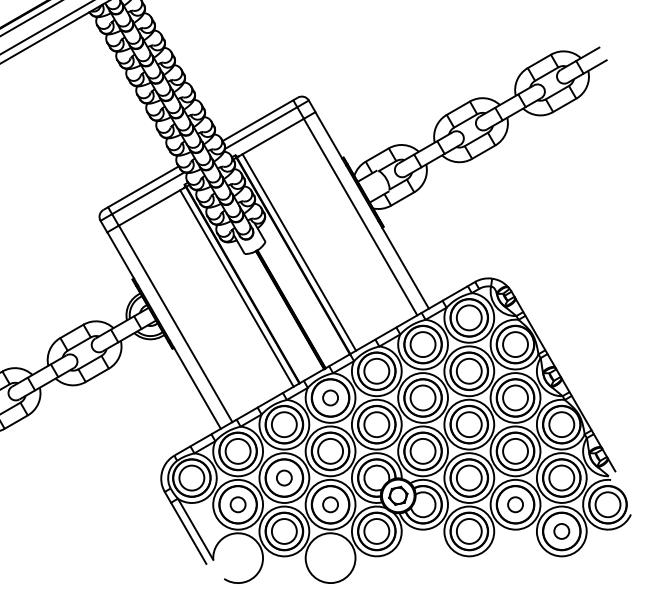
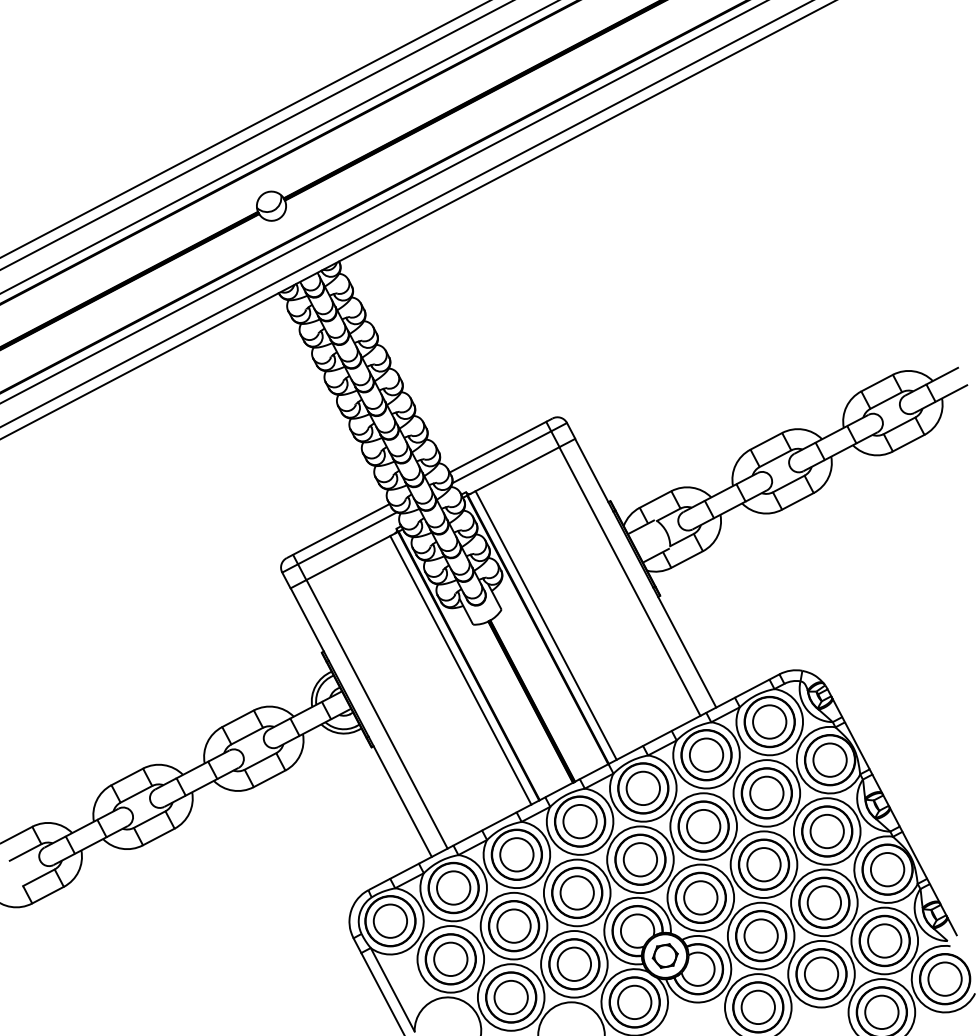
circle: (330, 397) -> (579, 821), size x1.67
circle: (283, 477) -> (513, 925), size x1.67
circle: (237, 504) -> (450, 959), size x1.67
circle: (330, 504) -> (574, 963), size x1.67
circle: (515, 504) -> (821, 973), size x1.67
circle: (561, 531) -> (881, 1012), size x1.67

